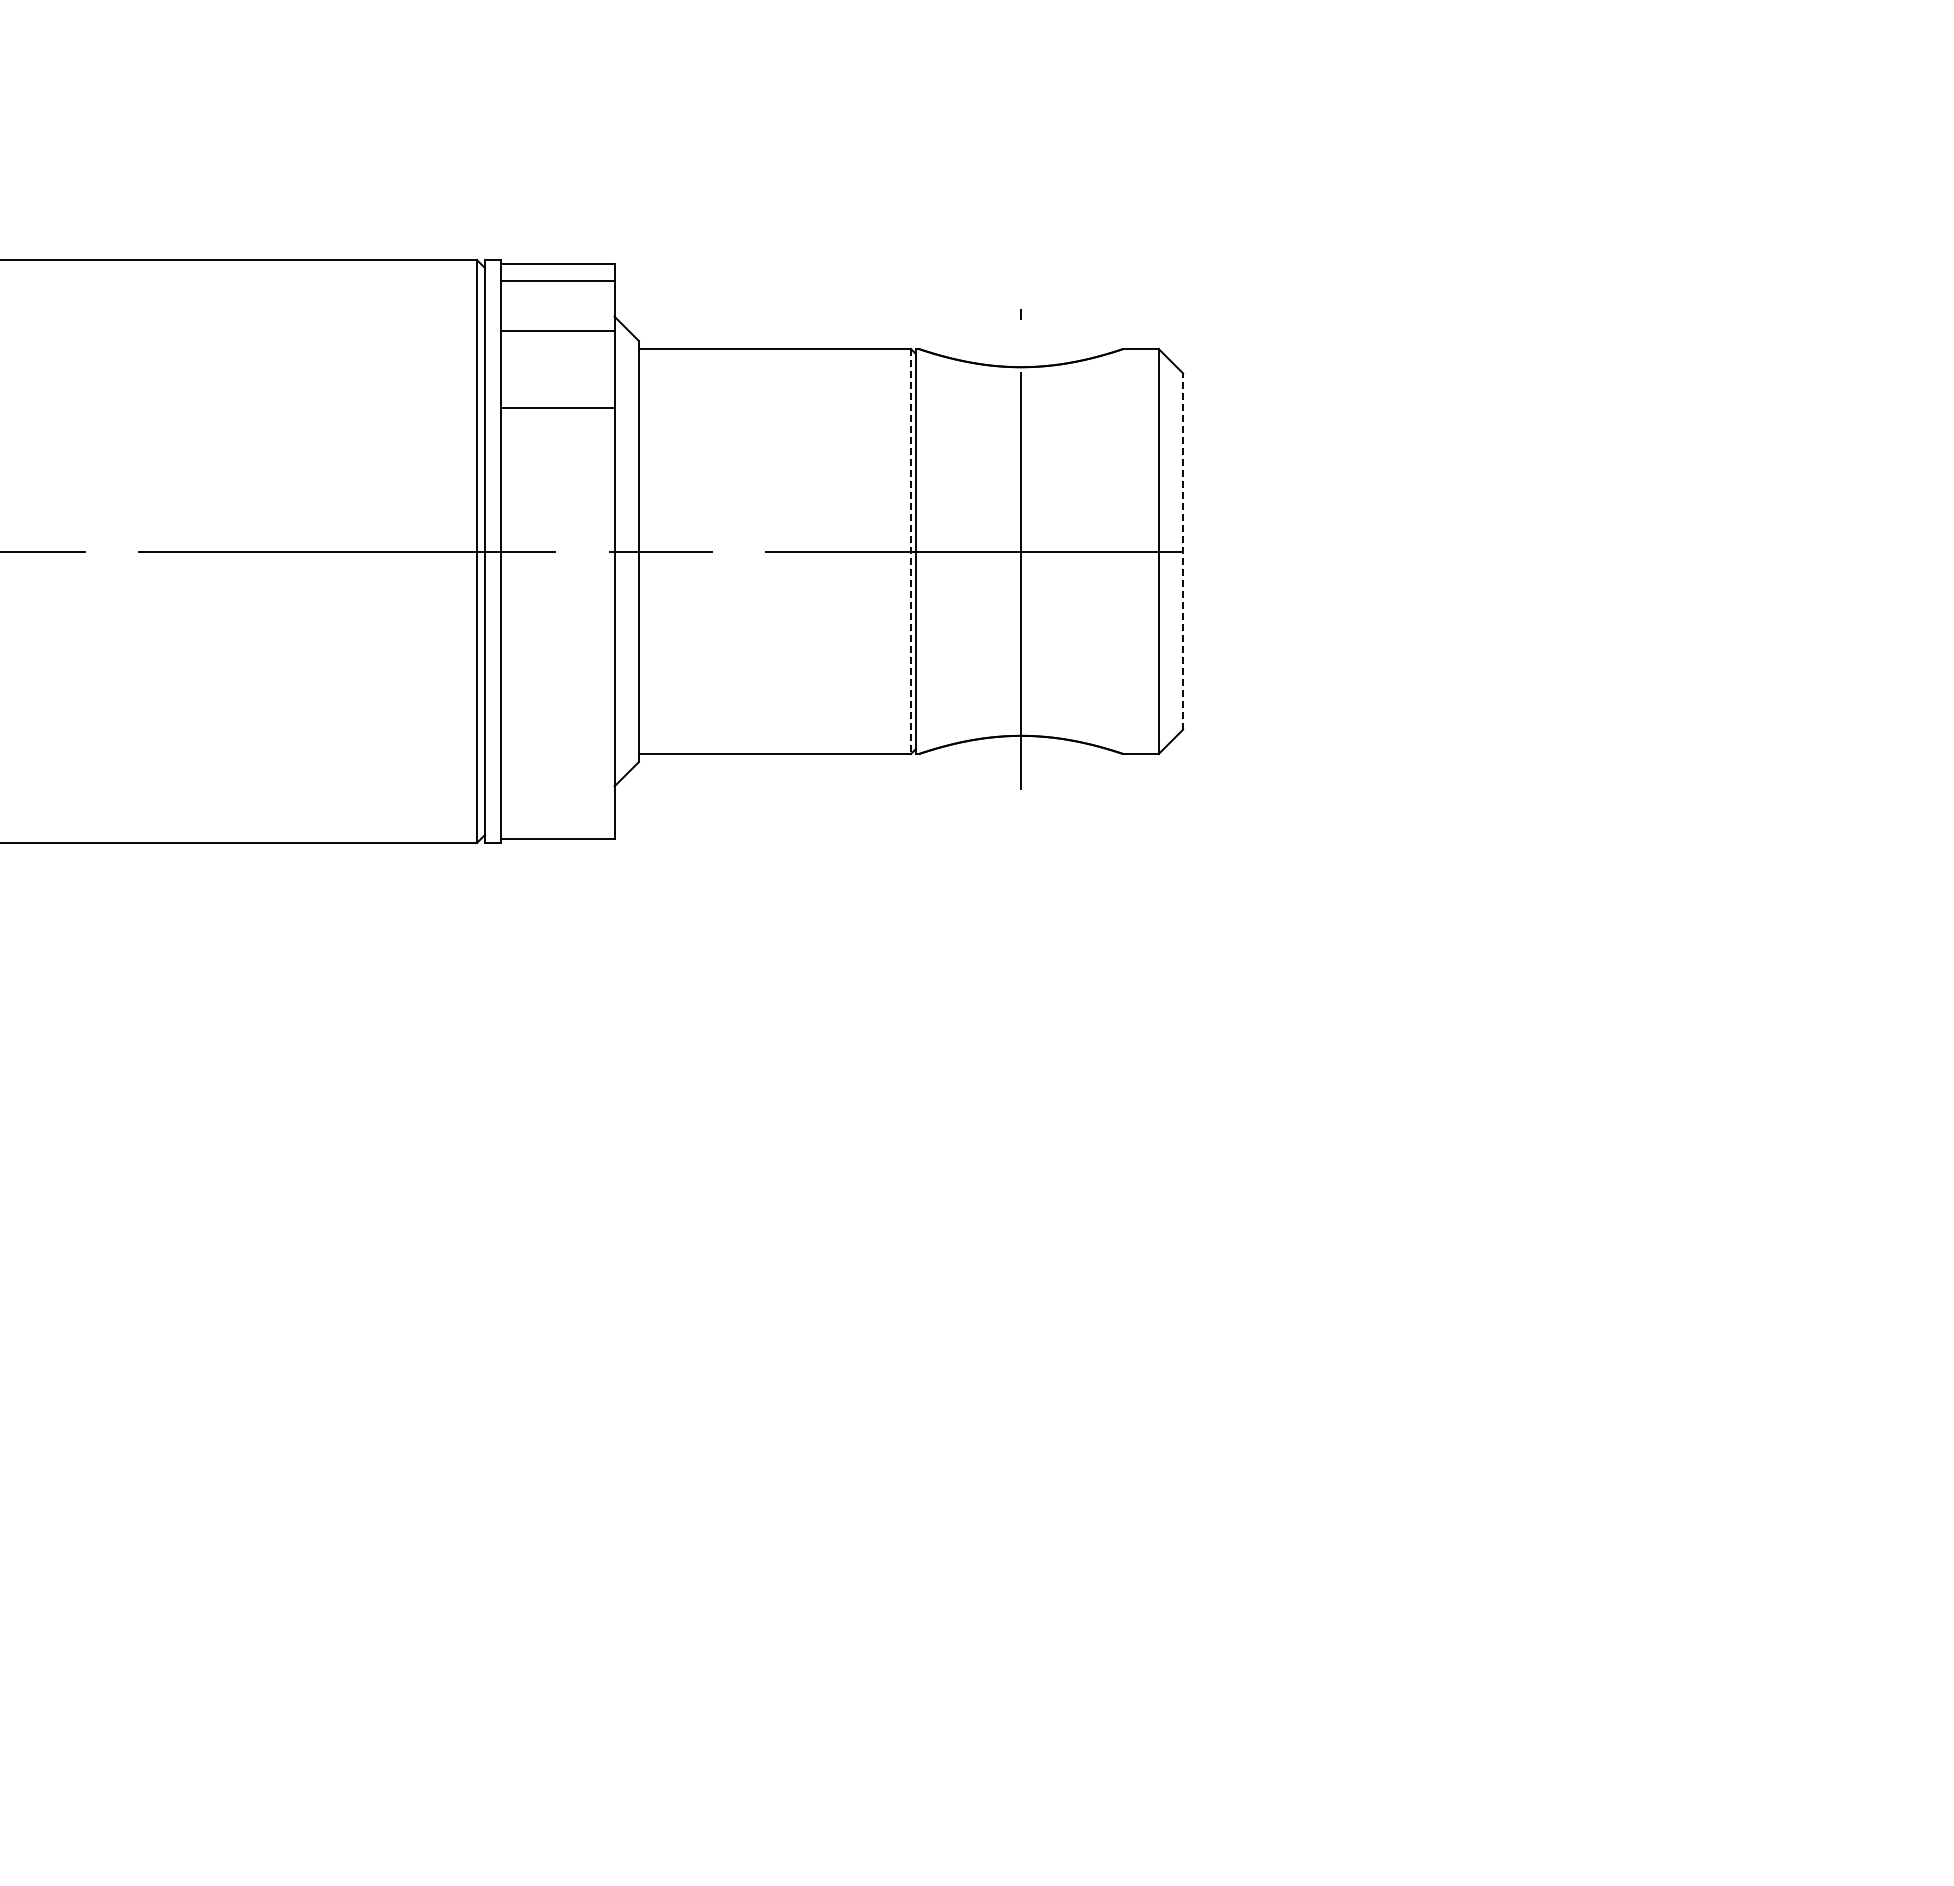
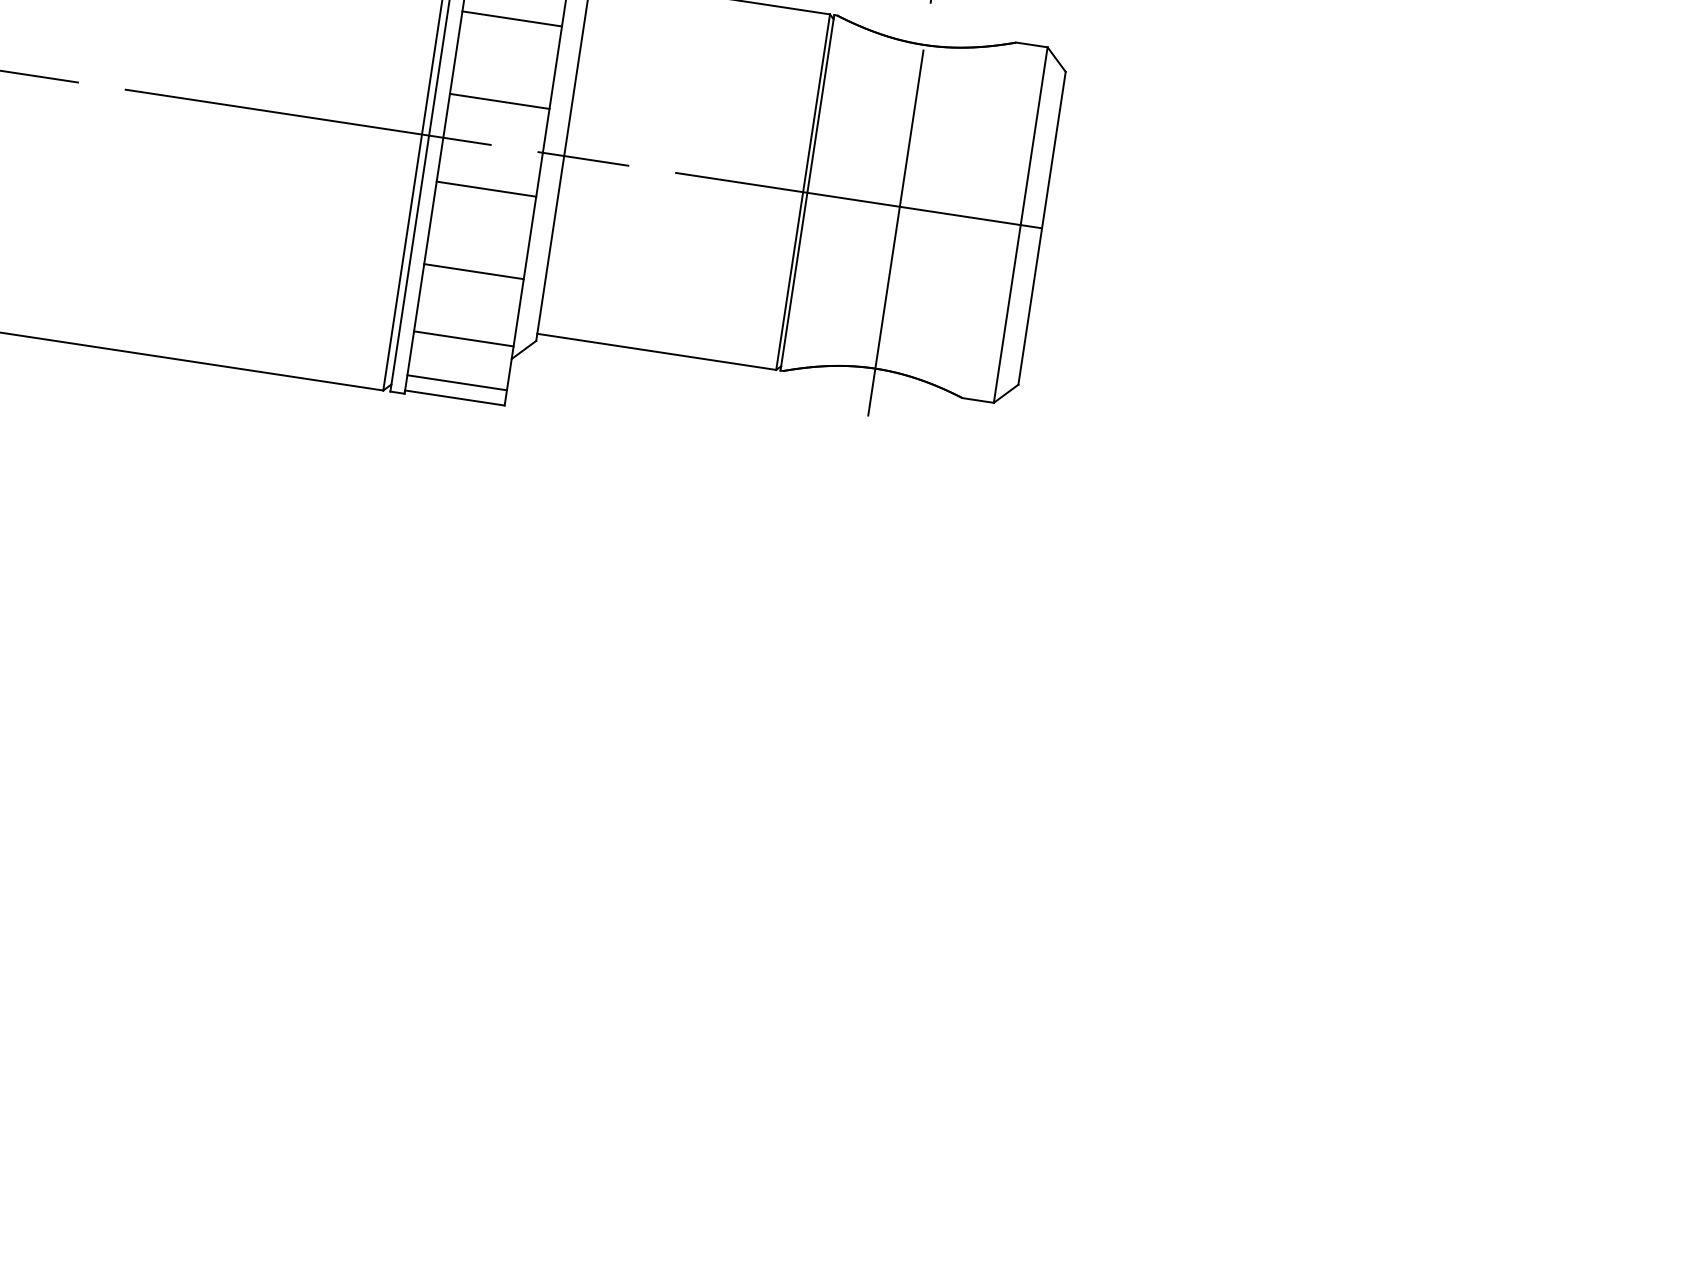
line: (557, 501) -> (499, 101), added
line: (1183, 551) -> (1042, 228), dashed -> solid
line: (910, 552) -> (802, 192), dashed -> solid
line: (557, 601) -> (486, 189), added
line: (557, 695) -> (473, 271), added
line: (557, 772) -> (463, 339), added
line: (557, 822) -> (456, 383), added

